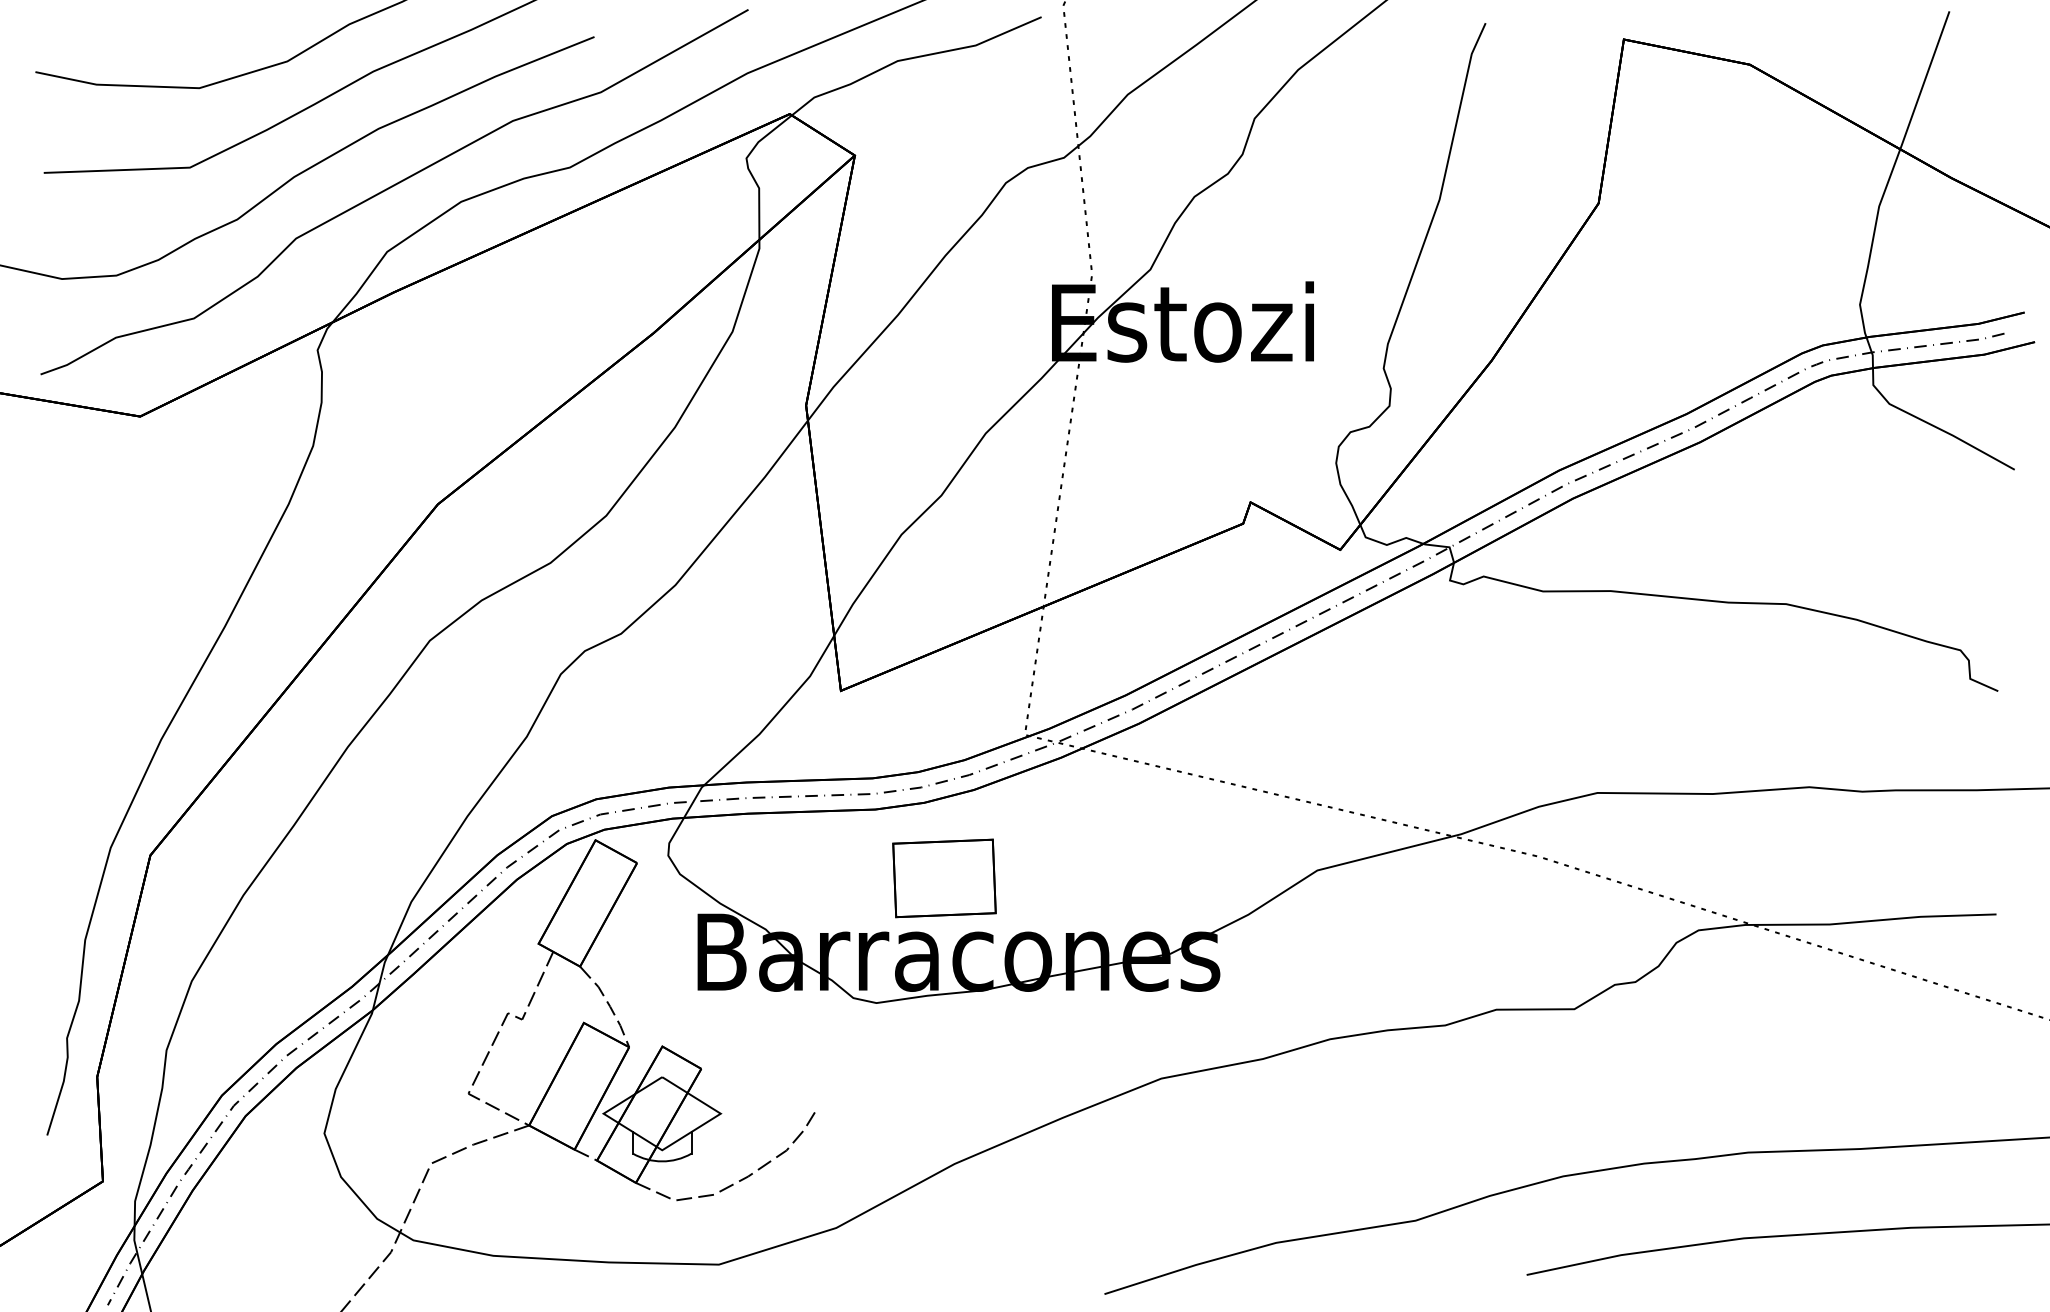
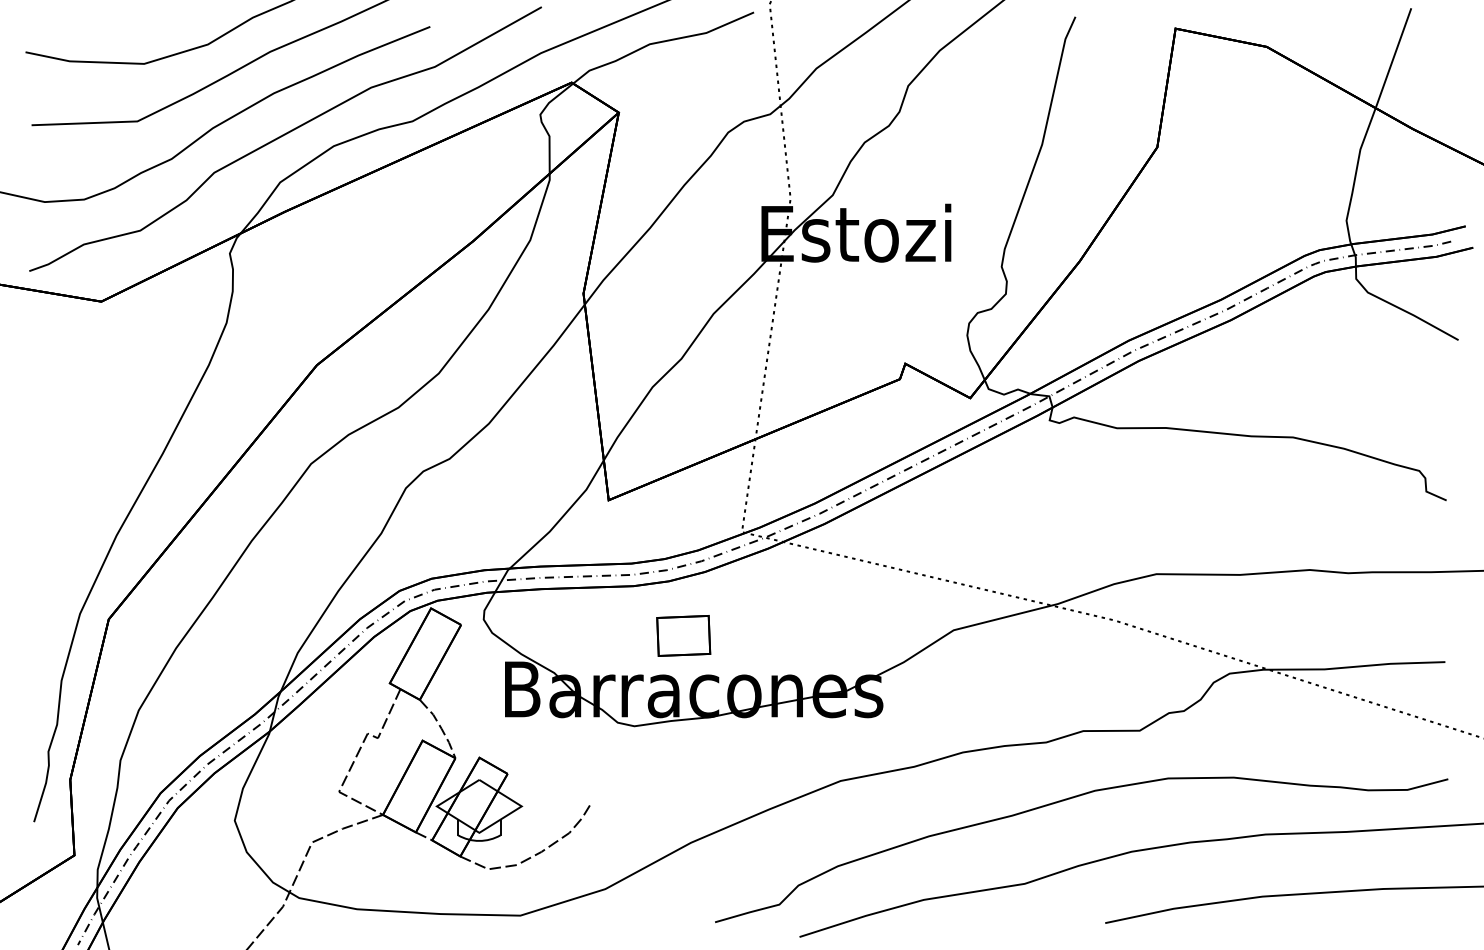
part: (944, 877) -> (683, 635), size x0.71
curve: (1472, 1105) -> (1065, 800), added

